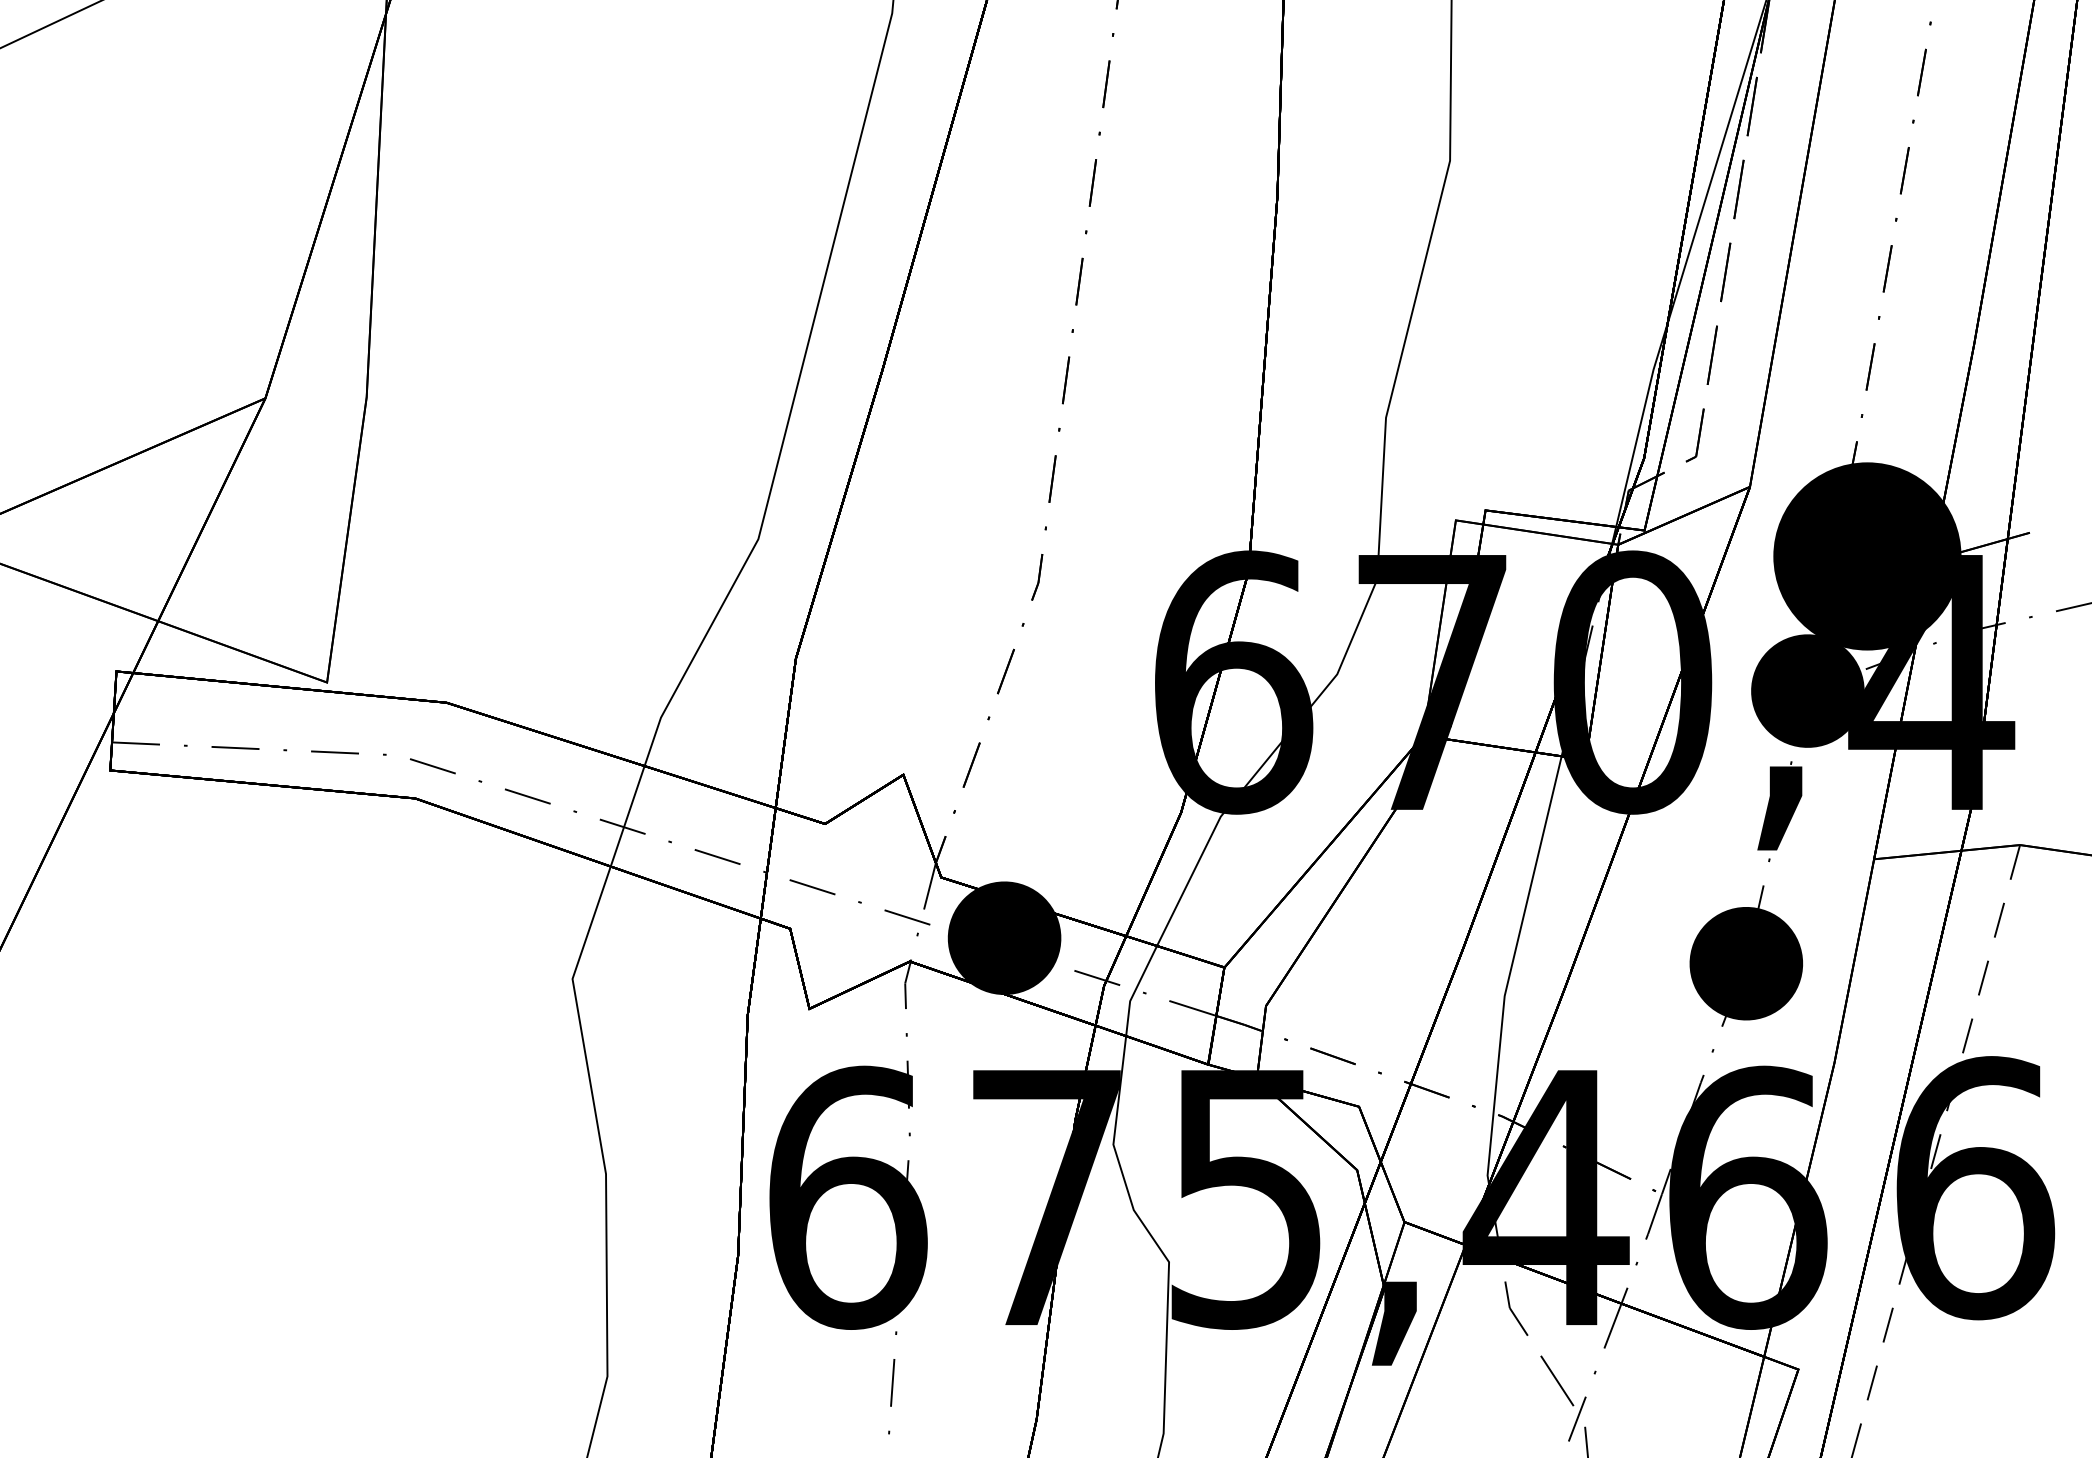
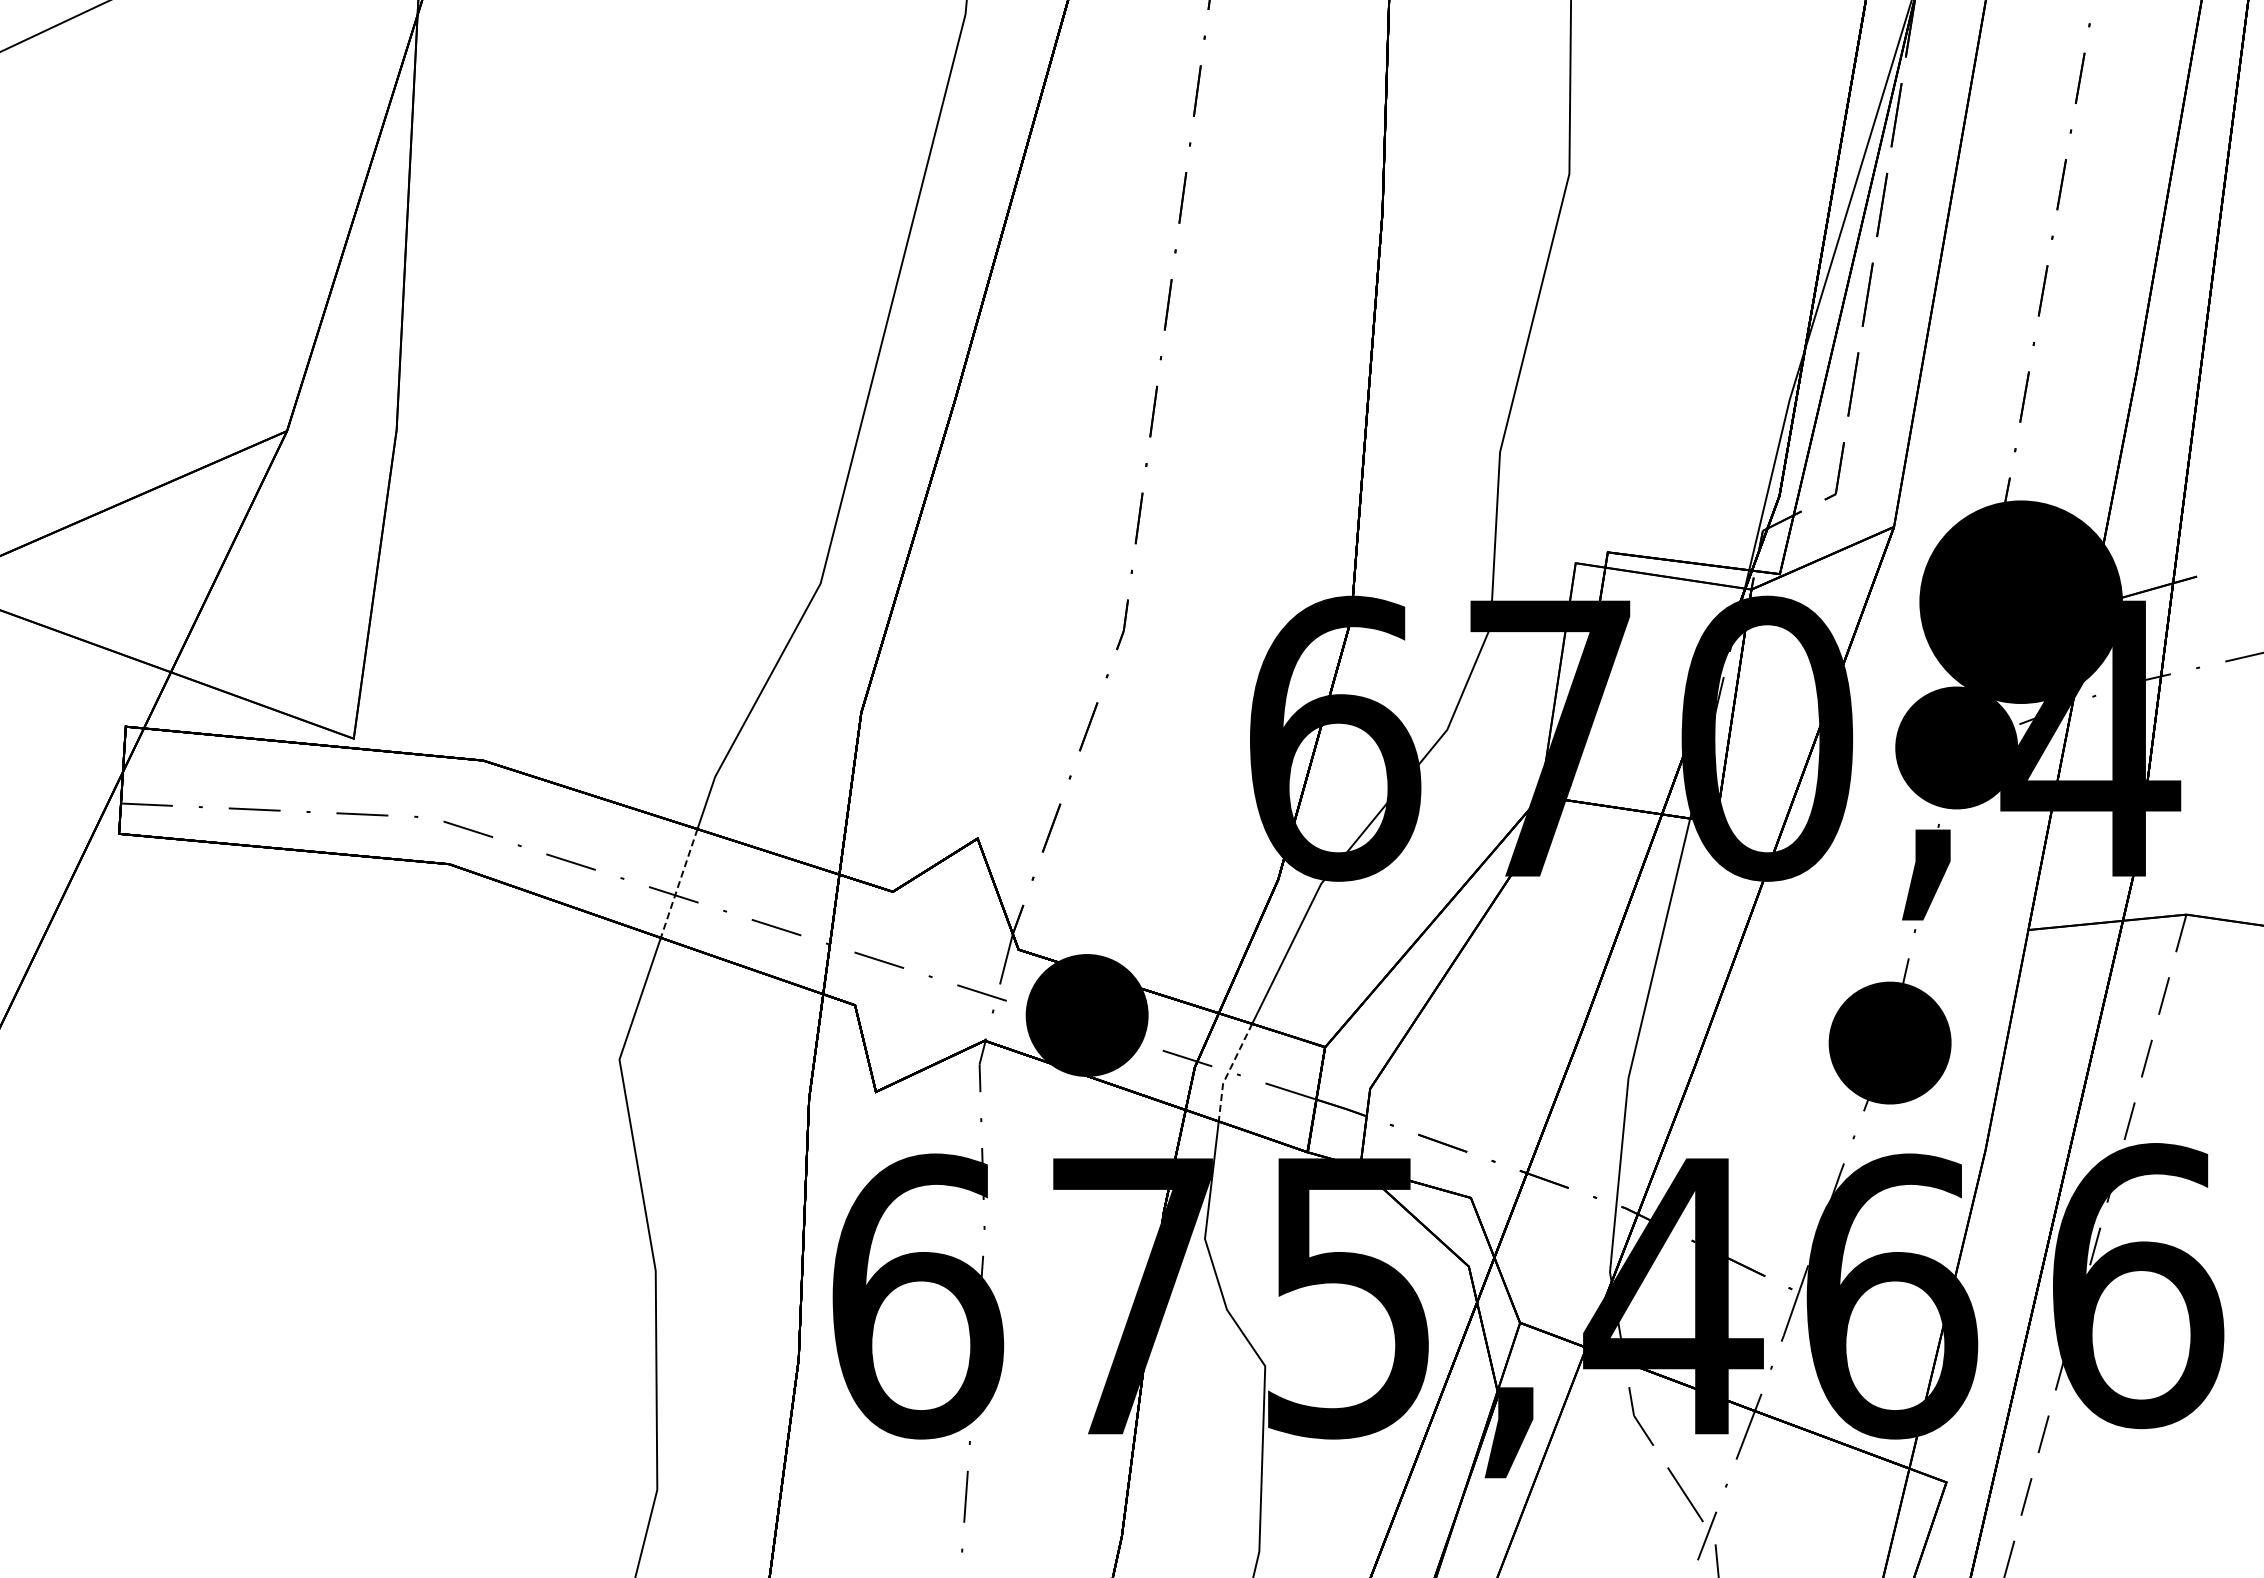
line: (627, 816) -> (679, 883), solid -> dashed
line: (1135, 990) -> (1228, 1072), solid -> dashed

